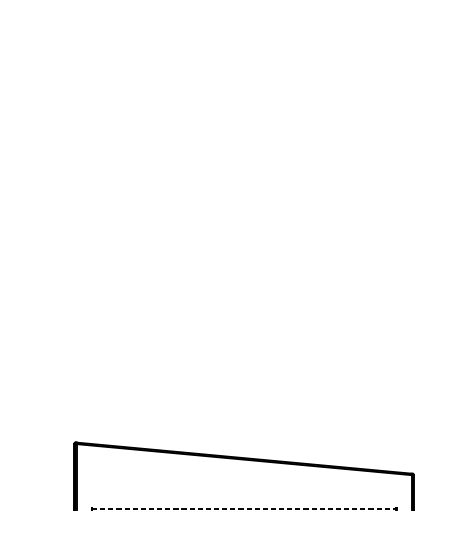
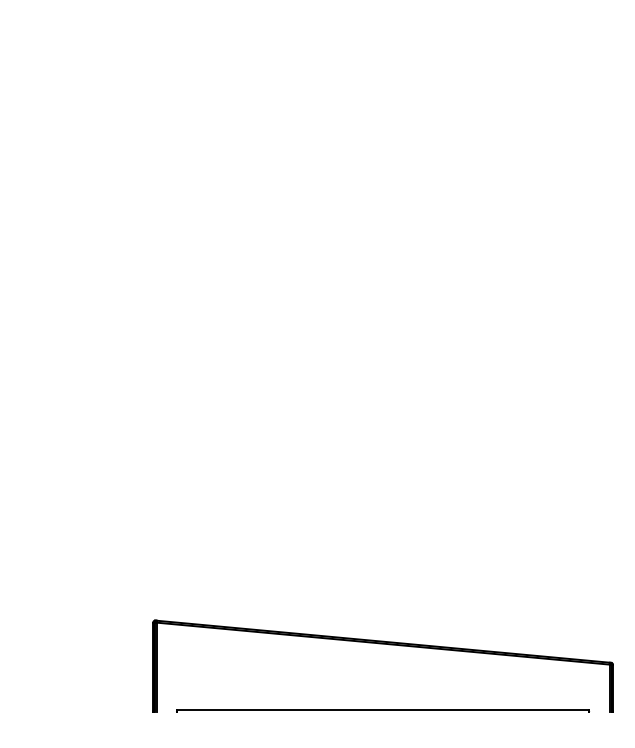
line: (244, 509) -> (383, 710), dashed -> solid

